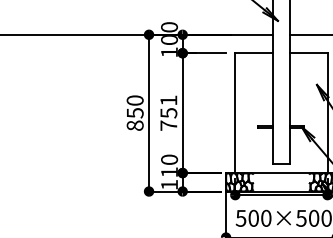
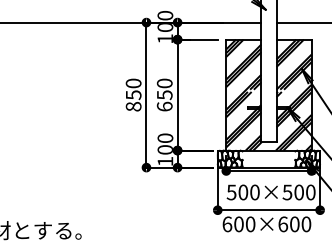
text: (168, 112) -> (164, 94), 751 -> 650
hatch: (280, 112) -> (268, 94), added
text: (169, 171) -> (165, 149), 110 -> 100

